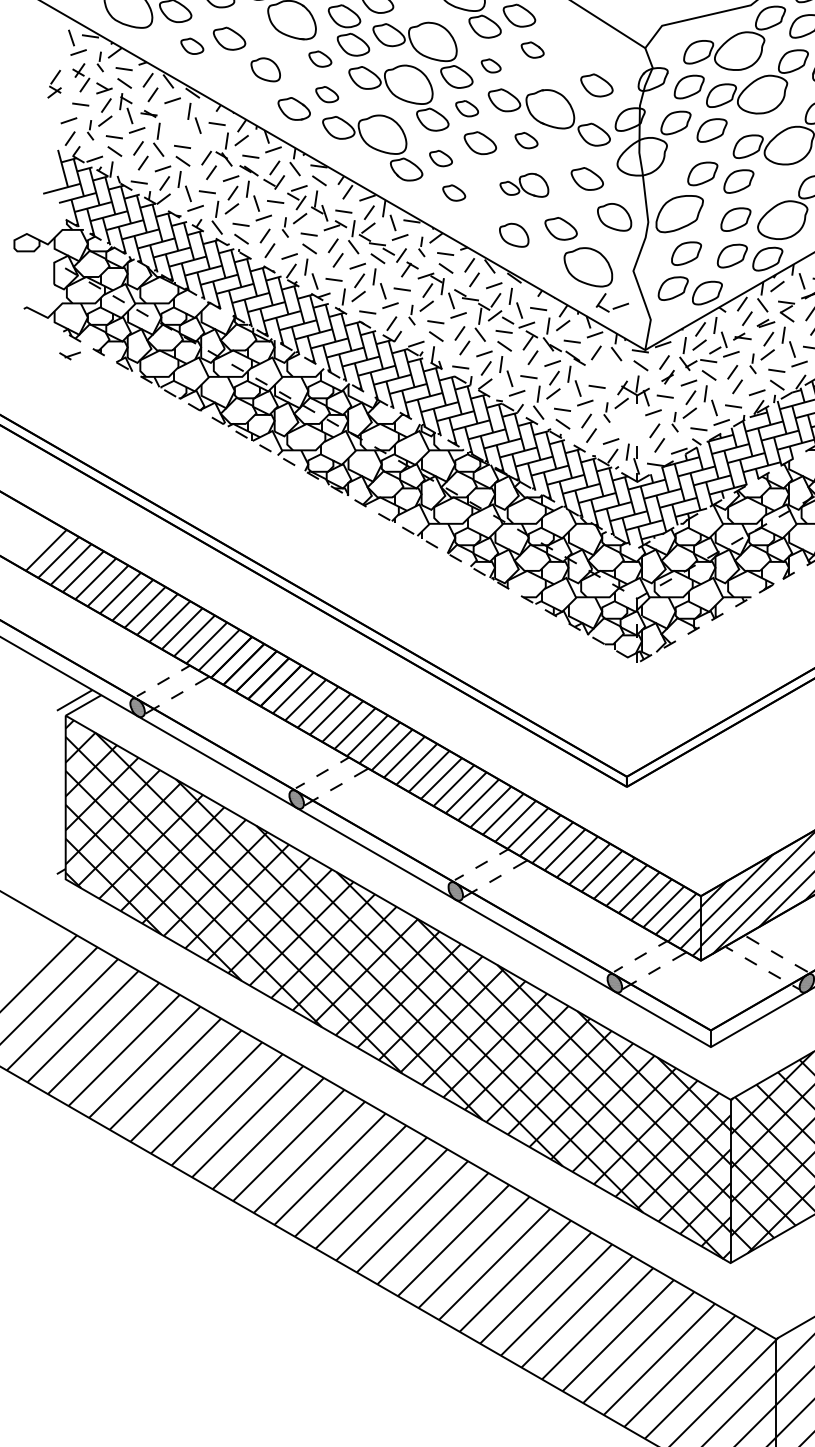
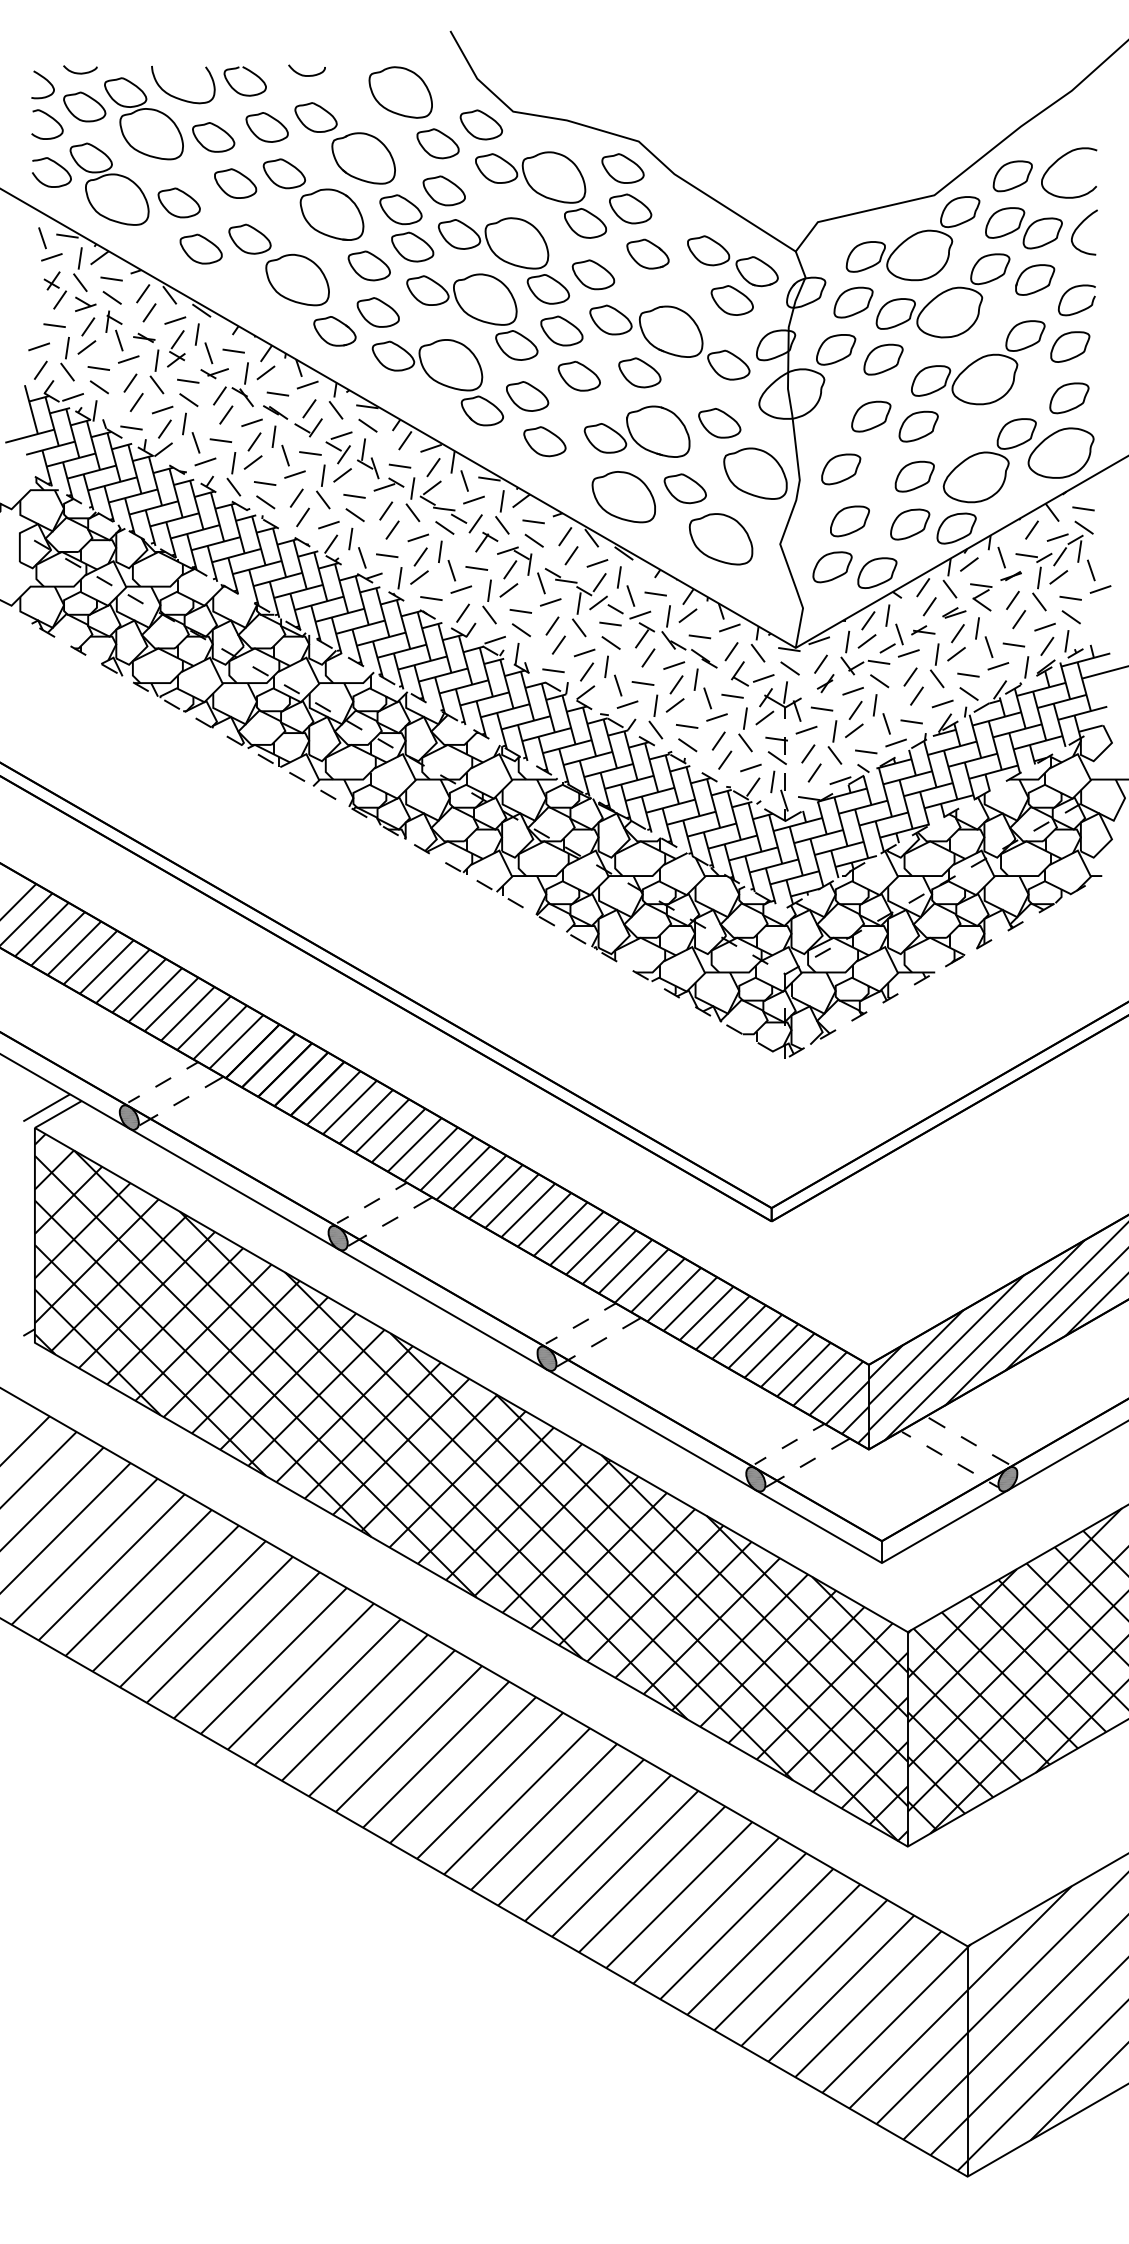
part: (191, 45) -> (200, 248), size x1.43
part: (532, 49) -> (647, 253), size x1.43
part: (597, 55) -> (732, 261), added
part: (319, 58) -> (368, 265), size x1.43
part: (100, 61) -> (80, 269), size x1.67
part: (491, 65) -> (593, 274), size x1.67
part: (265, 69) -> (297, 279), size x1.67
part: (54, 83) -> (176, 348), moved
part: (326, 94) -> (377, 312), size x1.43
part: (466, 108) -> (561, 330), size x1.43
part: (90, 130) -> (67, 359), size x1.67
part: (526, 140) -> (639, 372), size x1.43
part: (440, 158) -> (527, 396), size x1.43
part: (523, 185) -> (636, 431), size x1.67
part: (453, 192) -> (544, 441), size x1.43
part: (680, 214) -> (841, 469), size x0.62
part: (614, 217) -> (755, 473), size x1.43
part: (285, 227) -> (323, 486), size x1.67
part: (514, 235) -> (623, 497), size x1.67
part: (421, 246) -> (502, 512), size x1.67
part: (613, 307) -> (754, 680), moved
part: (411, 314) -> (489, 601), size x1.67
part: (69, 355) -> (214, 373), moved
part: (753, 363) -> (937, 665), size x1.67
part: (606, 412) -> (745, 729), size x1.67
part: (674, 422) -> (834, 742), size x1.67
part: (630, 428) -> (776, 750), added

